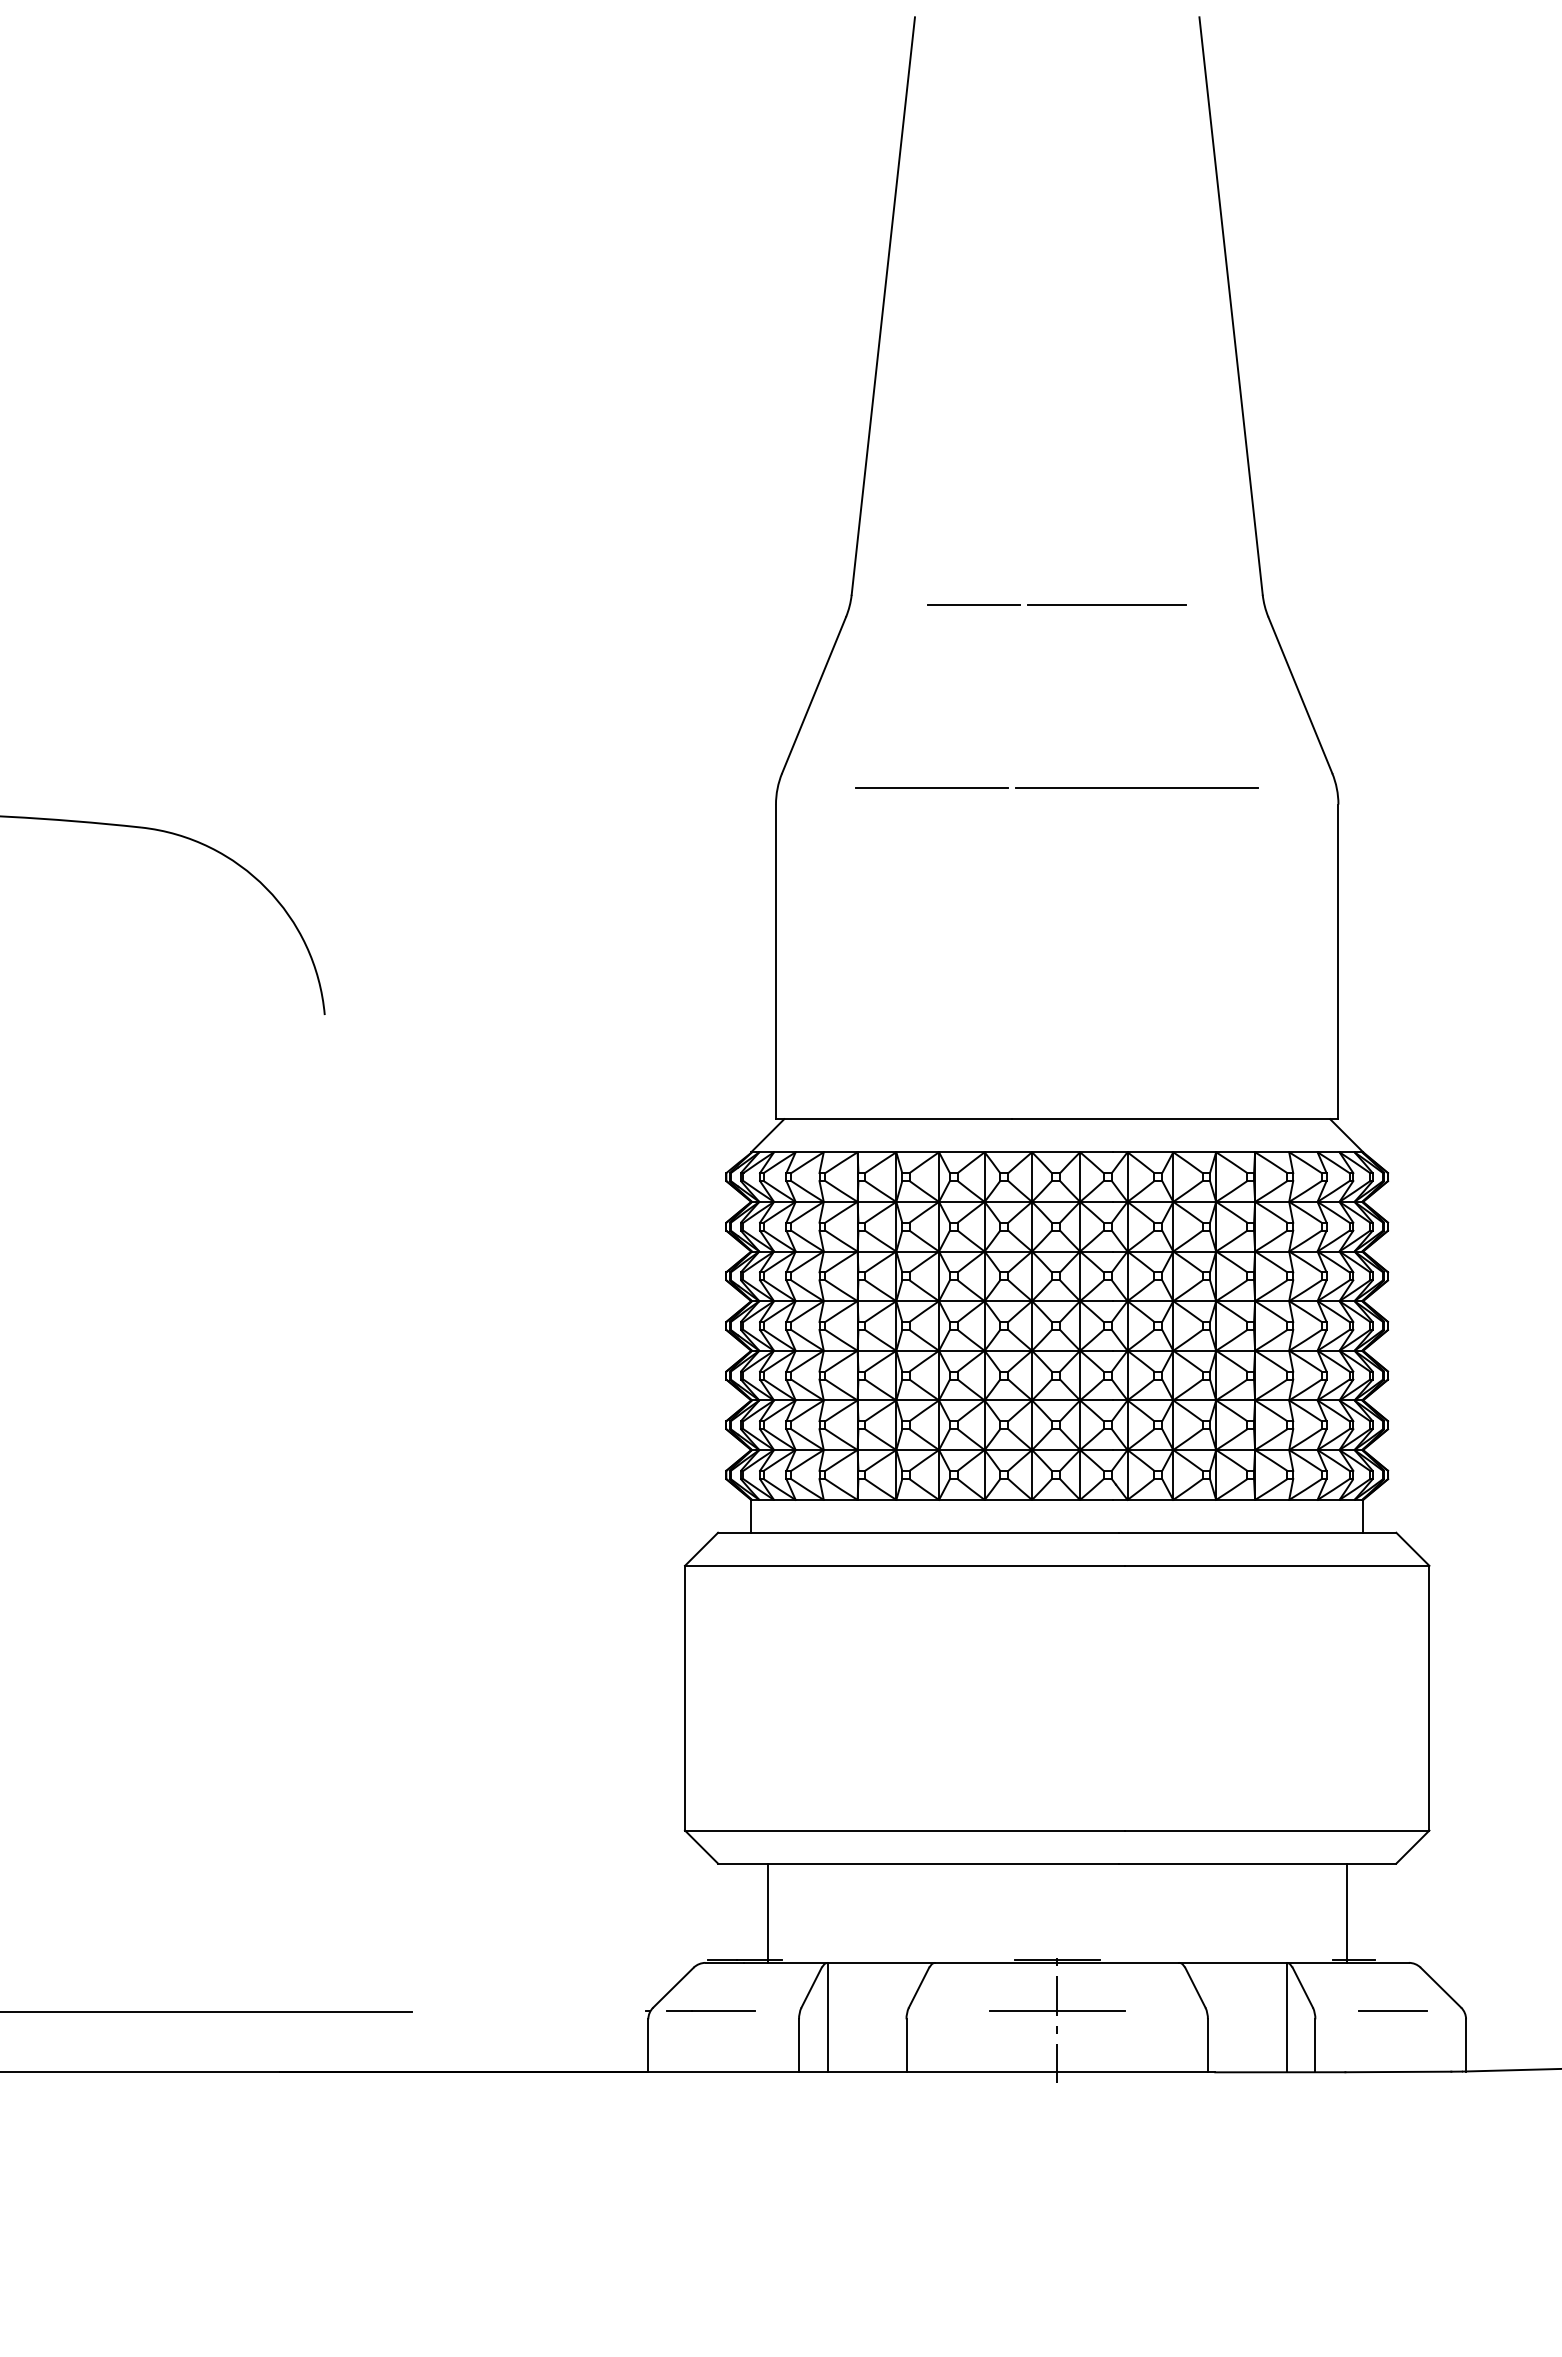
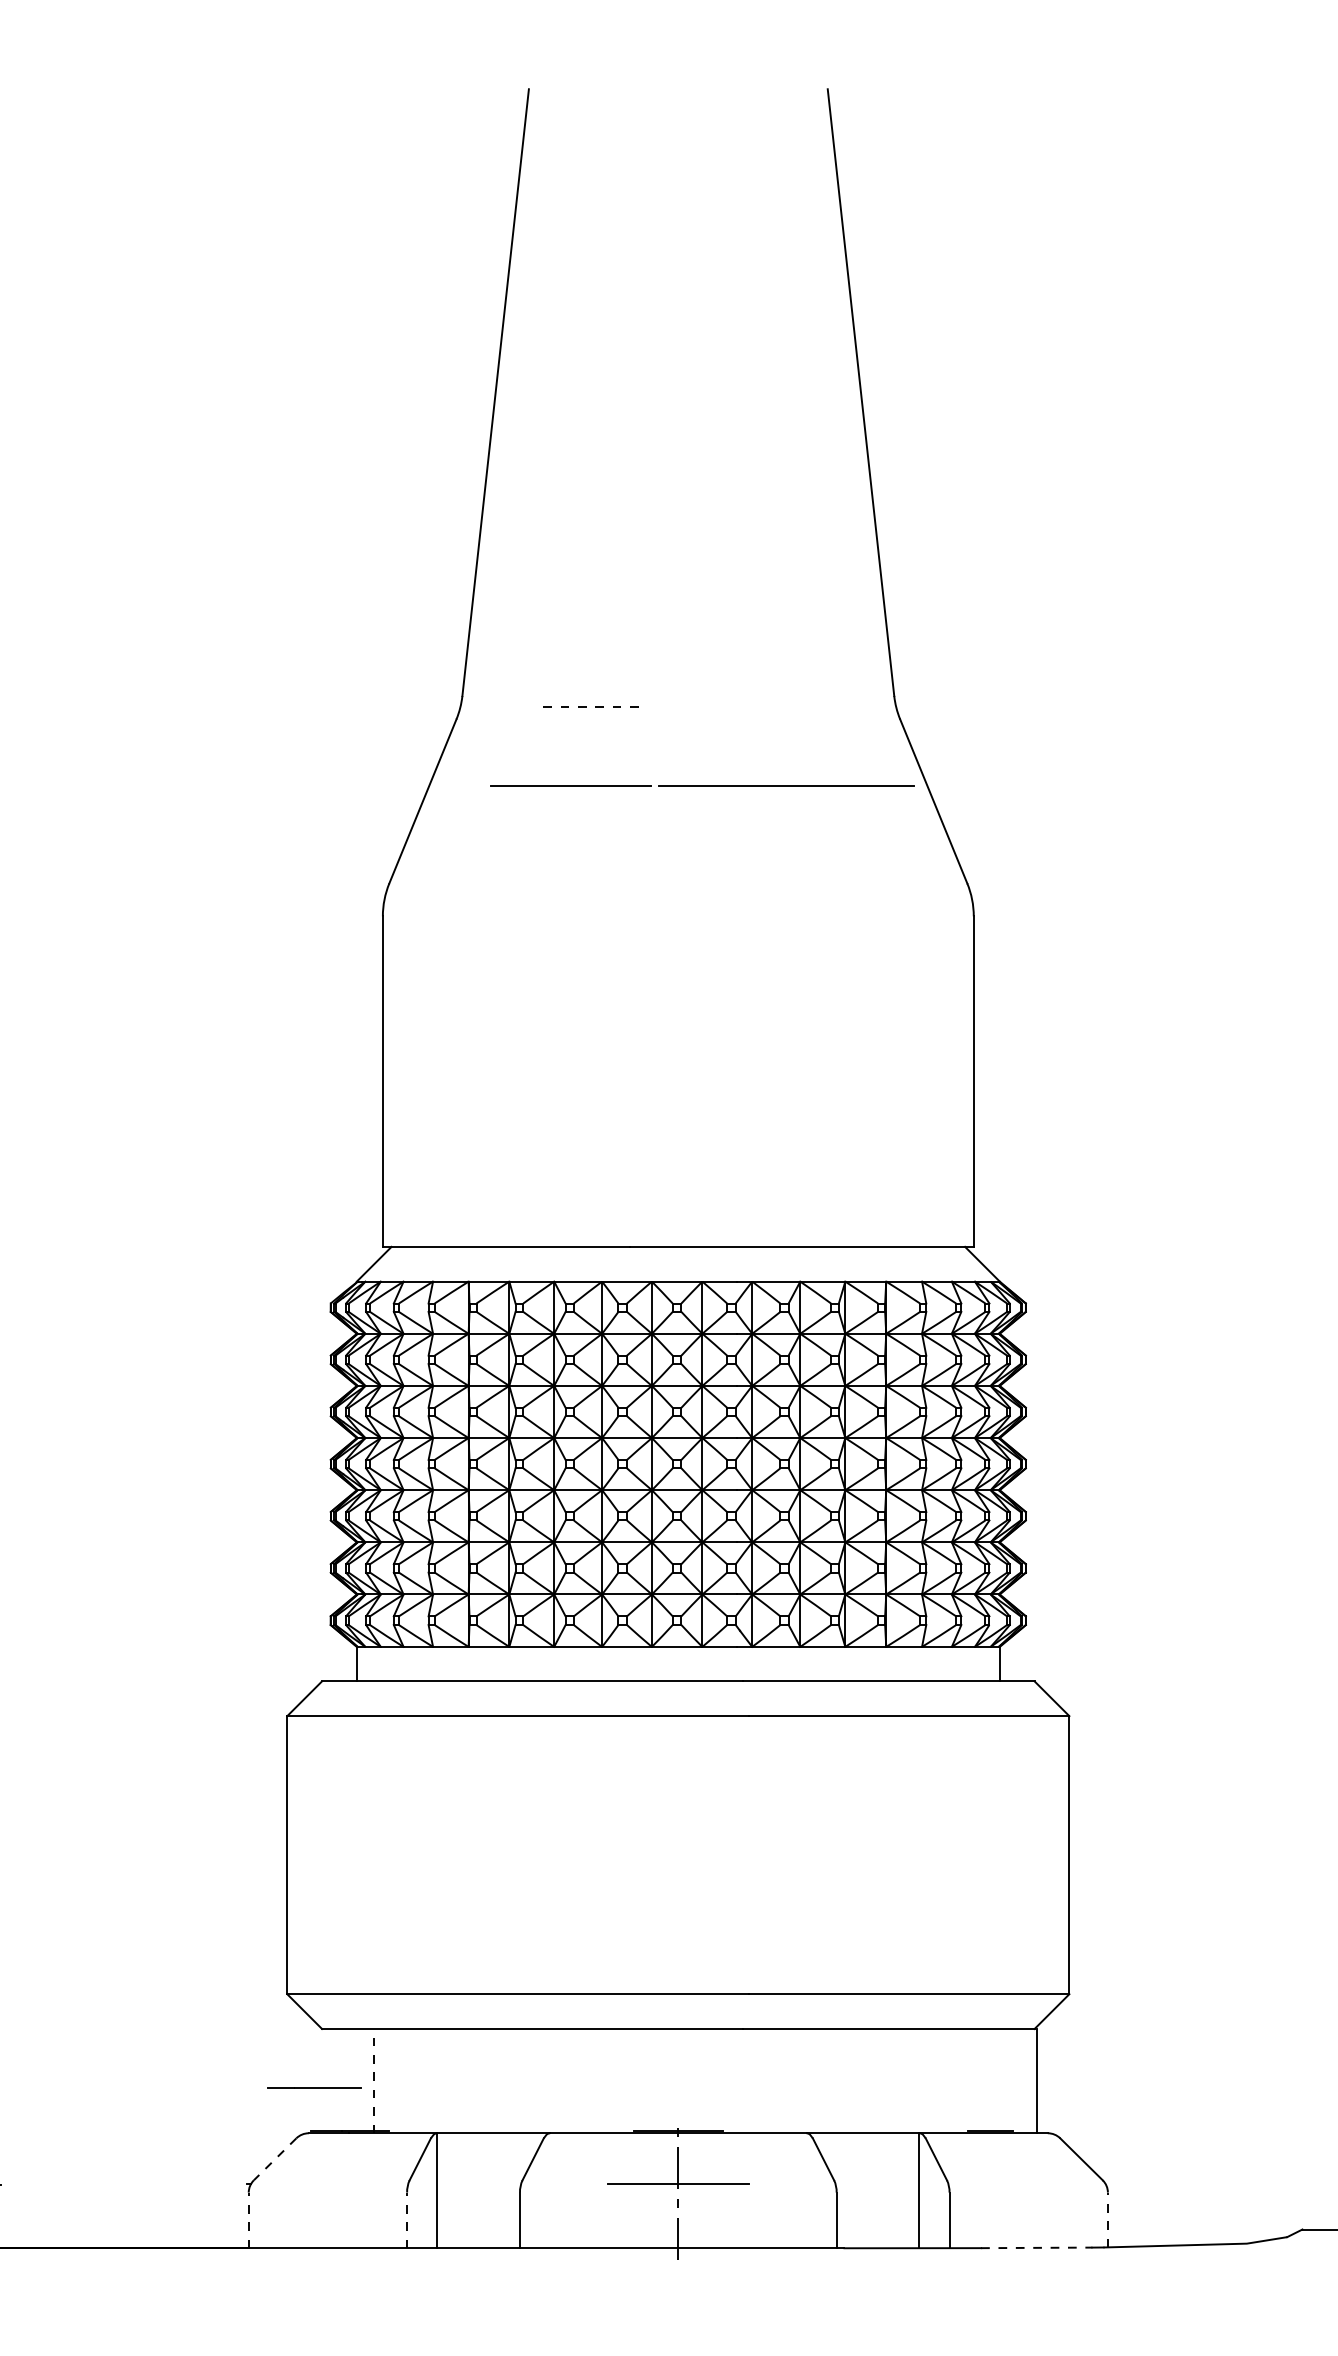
line: (974, 605) -> (591, 707), solid -> dashed
line: (1106, 605) -> (730, 707), removed
line: (1056, 787) -> (701, 786), moved
line: (1346, 1912) -> (1036, 2080), moved
line: (767, 1913) -> (373, 2081), solid -> dashed
line: (673, 1988) -> (275, 2160), solid -> dashed
line: (710, 2010) -> (314, 2086), moved
line: (1392, 2010) -> (1030, 2183), removed
line: (1466, 2044) -> (1108, 2219), solid -> dashed
line: (648, 2045) -> (248, 2220), solid -> dashed
line: (799, 2045) -> (407, 2220), solid -> dashed
line: (1398, 2071) -> (1036, 2247), solid -> dashed

